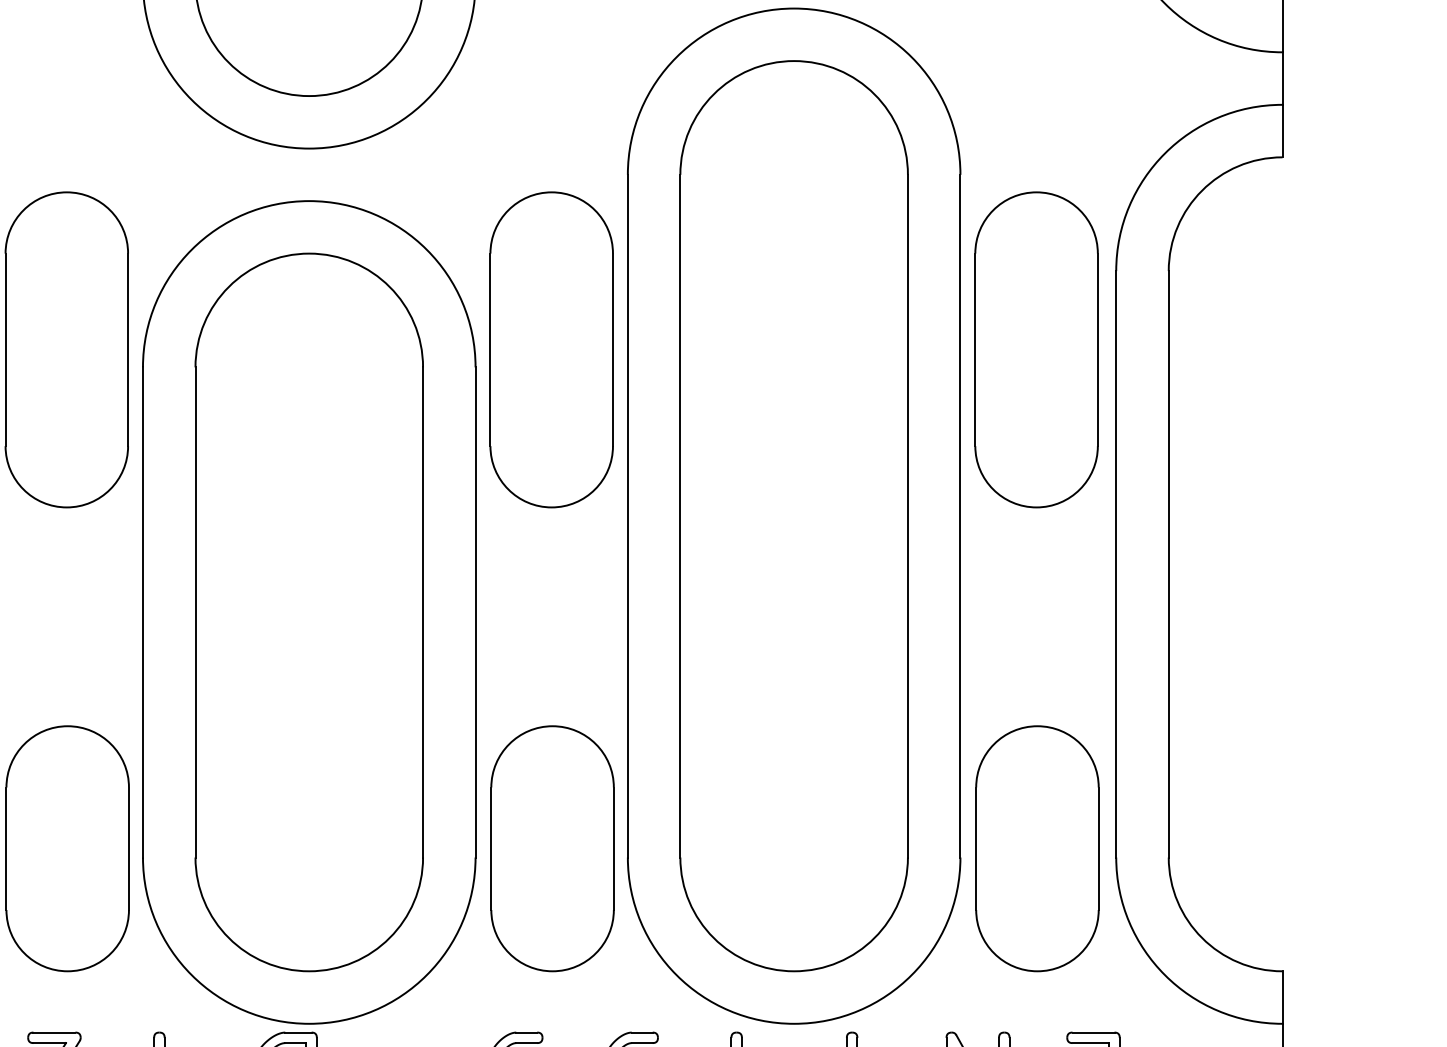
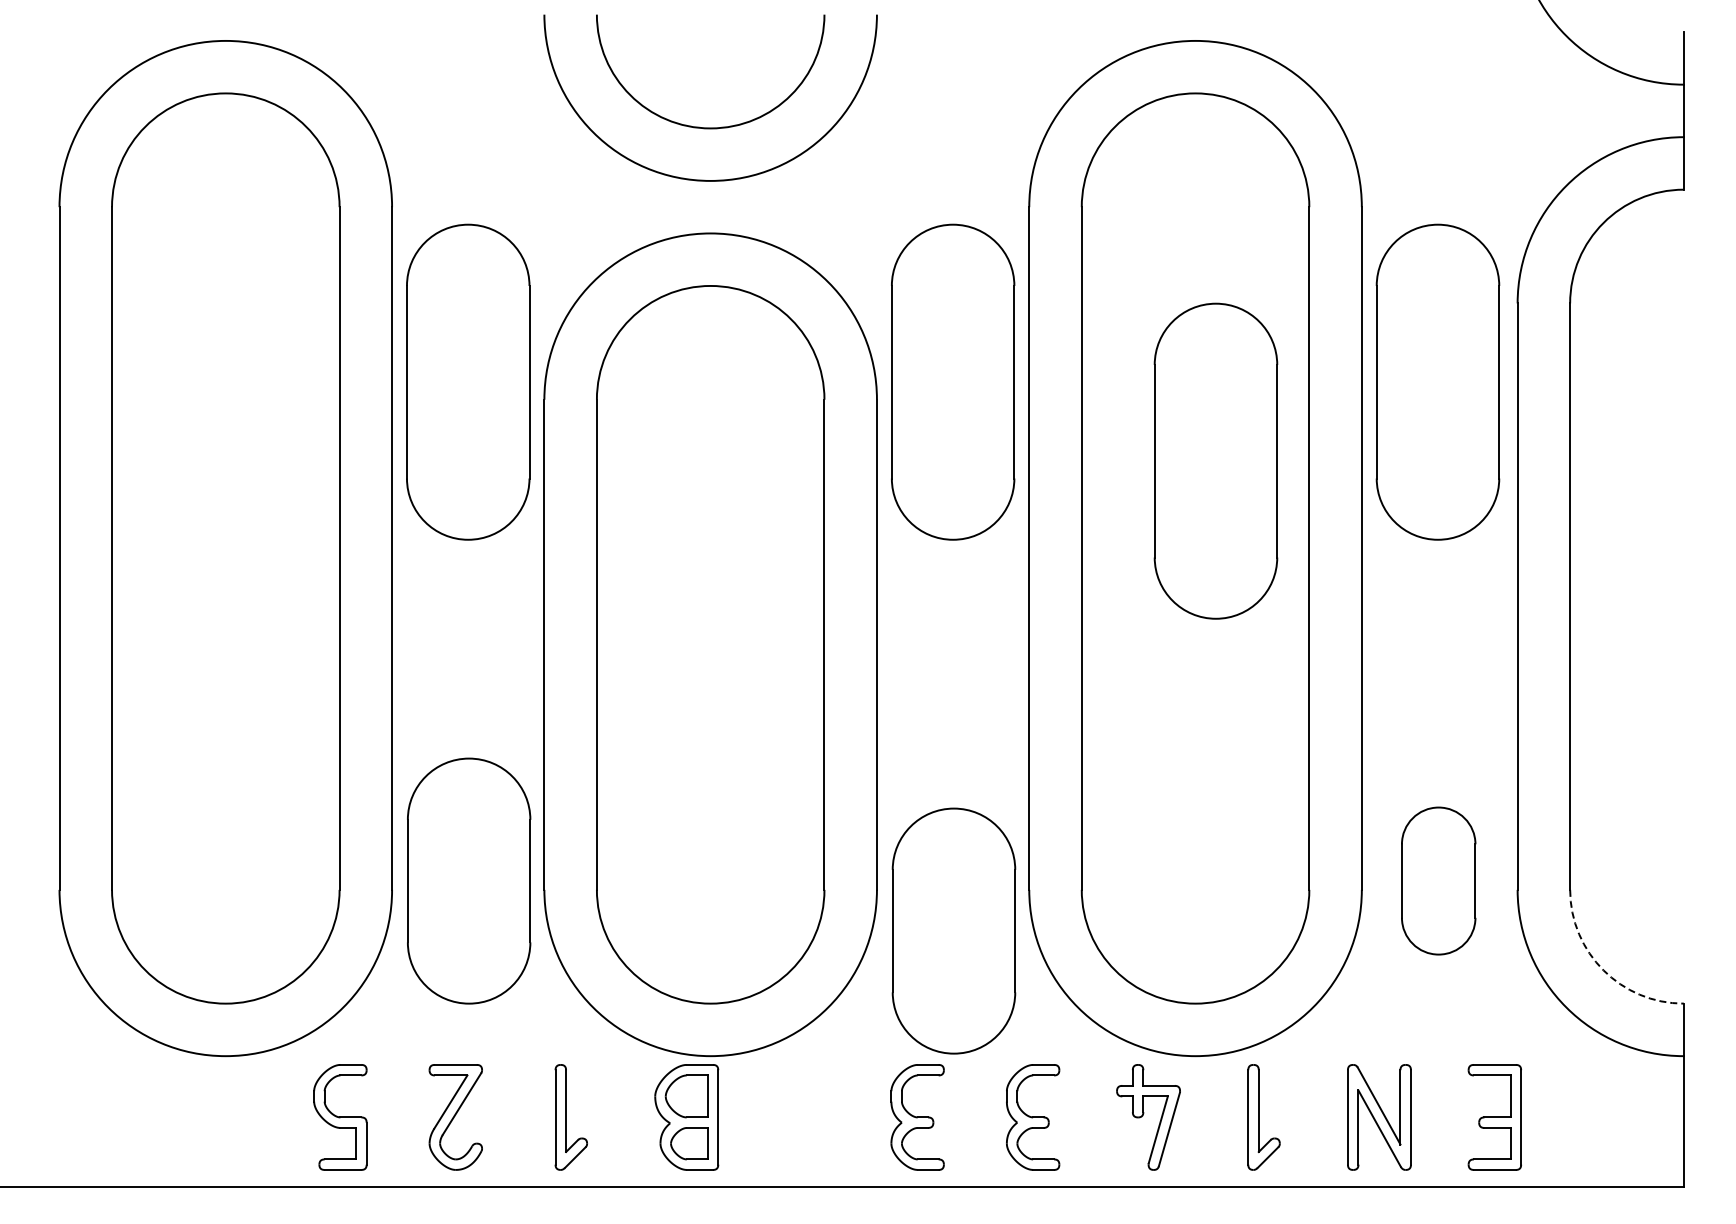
part: (814, 428) -> (1215, 460), added
part: (552, 848) -> (953, 930), moved
part: (1037, 848) -> (1438, 880), size x0.6
arc: (1202, 938) -> (1603, 970), solid -> dashed

